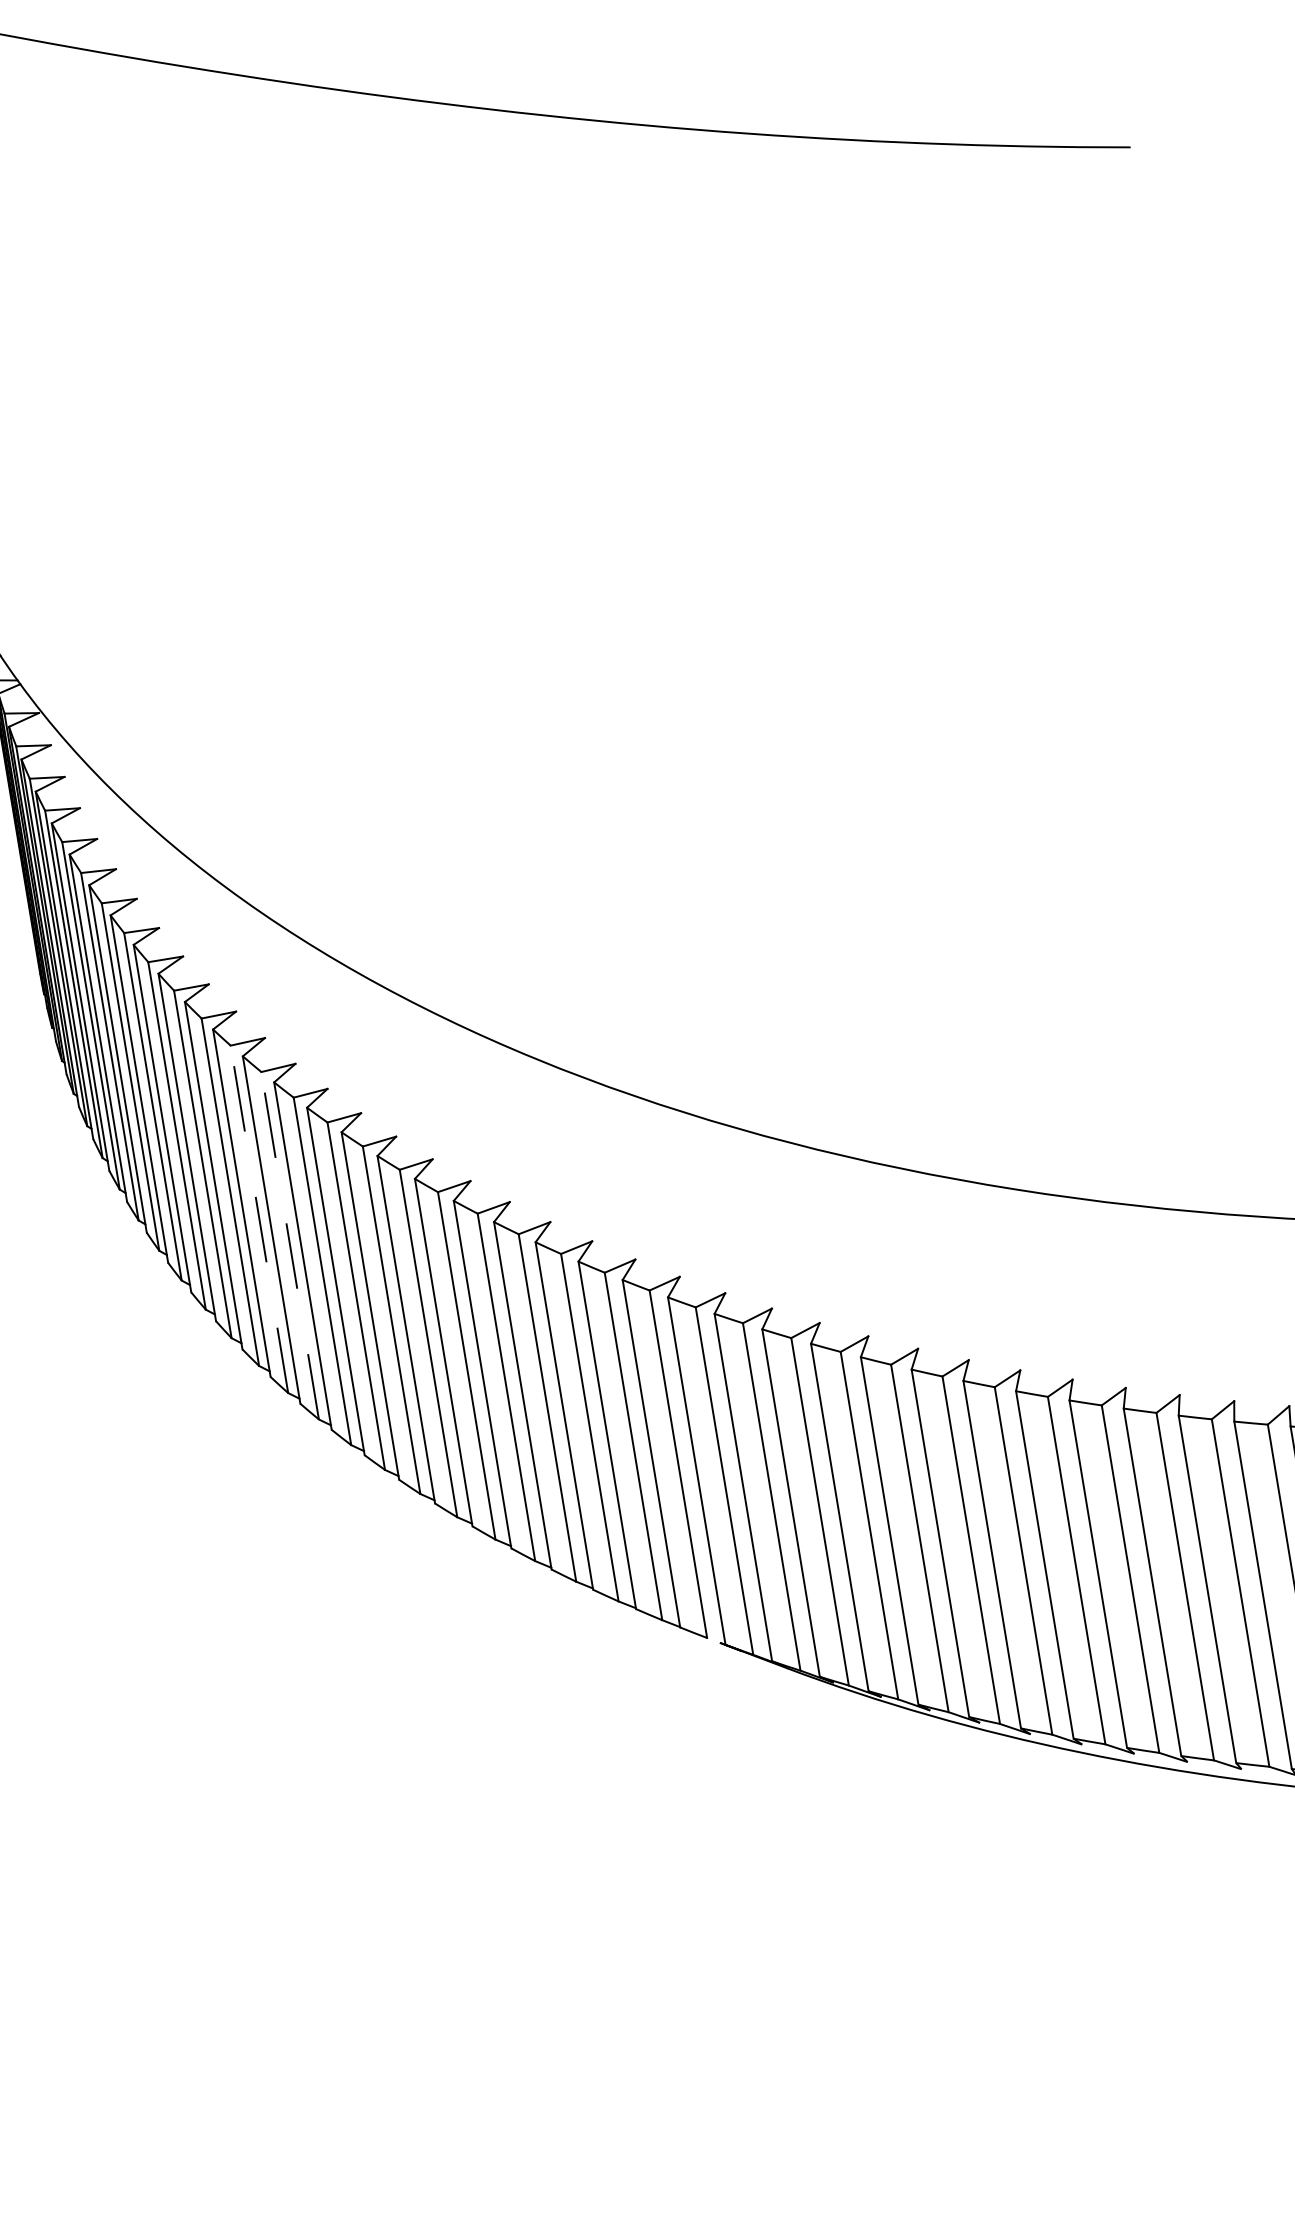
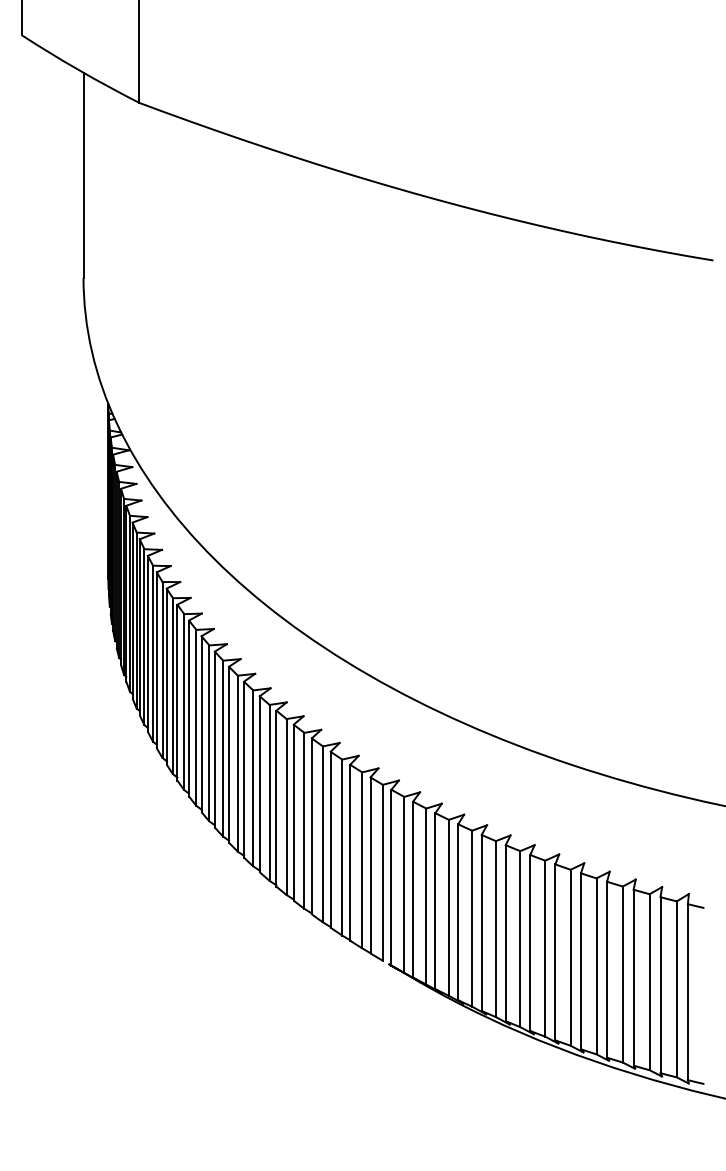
line: (259, 1218) -> (196, 717), dashed -> solid
line: (290, 1245) -> (209, 733), dashed -> solid

